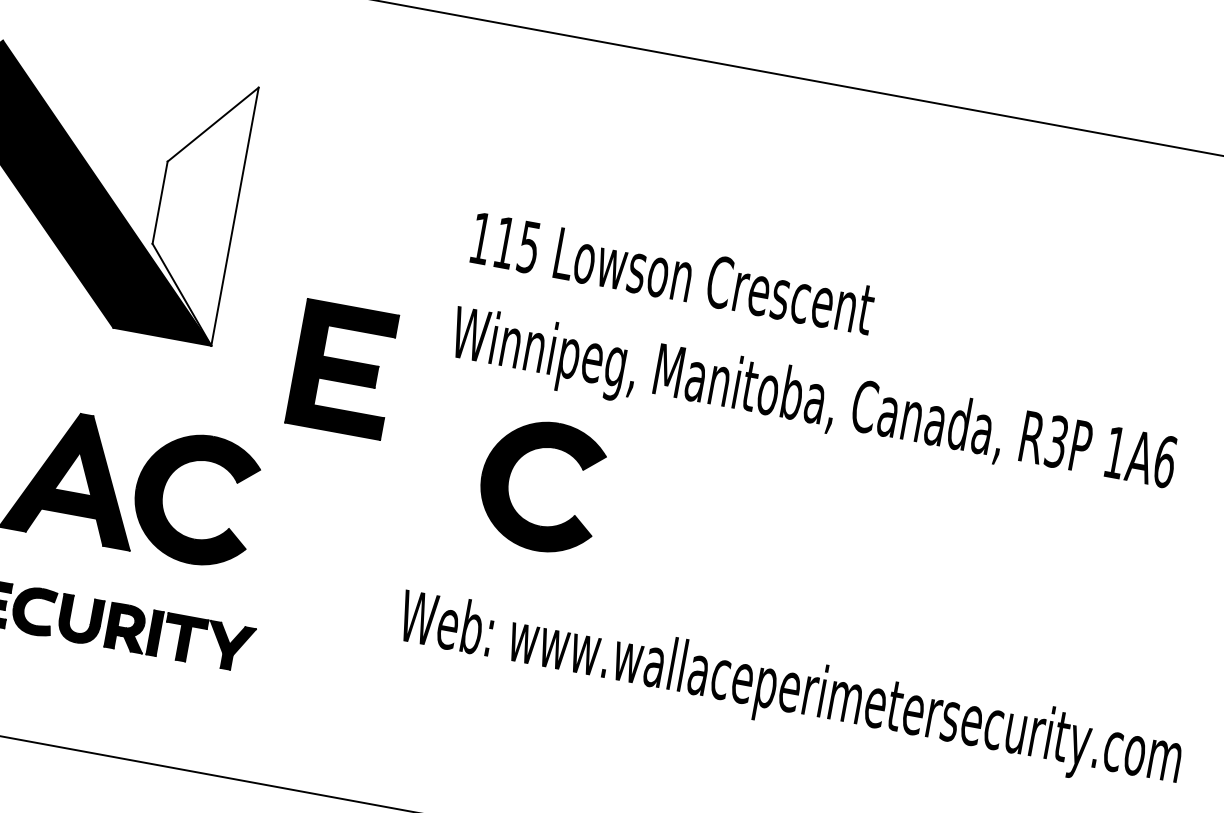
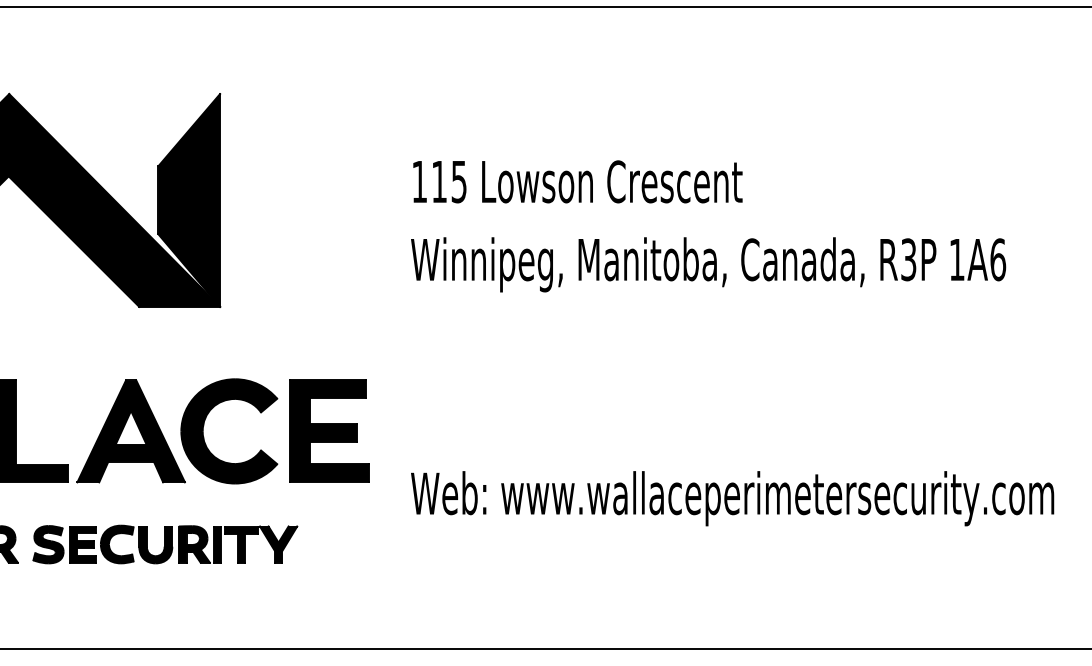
fill: (197, 209) -> (189, 200), added
part: (344, 368) -> (329, 430), moved
part: (511, 473) -> (478, 364), removed

